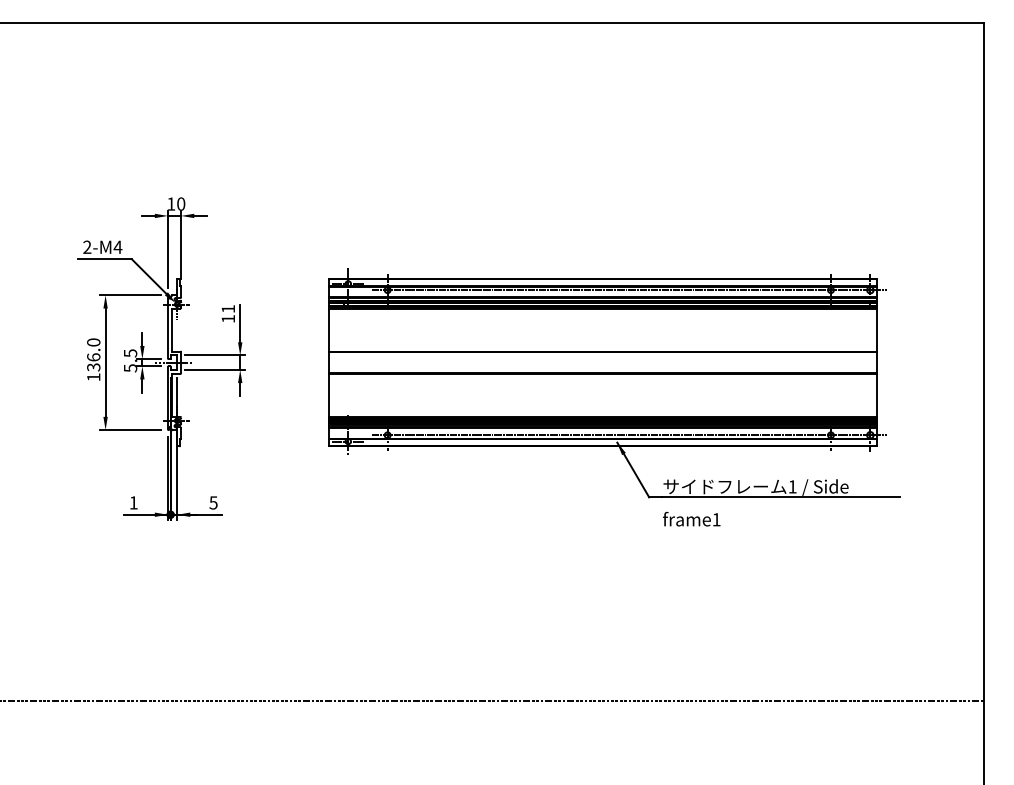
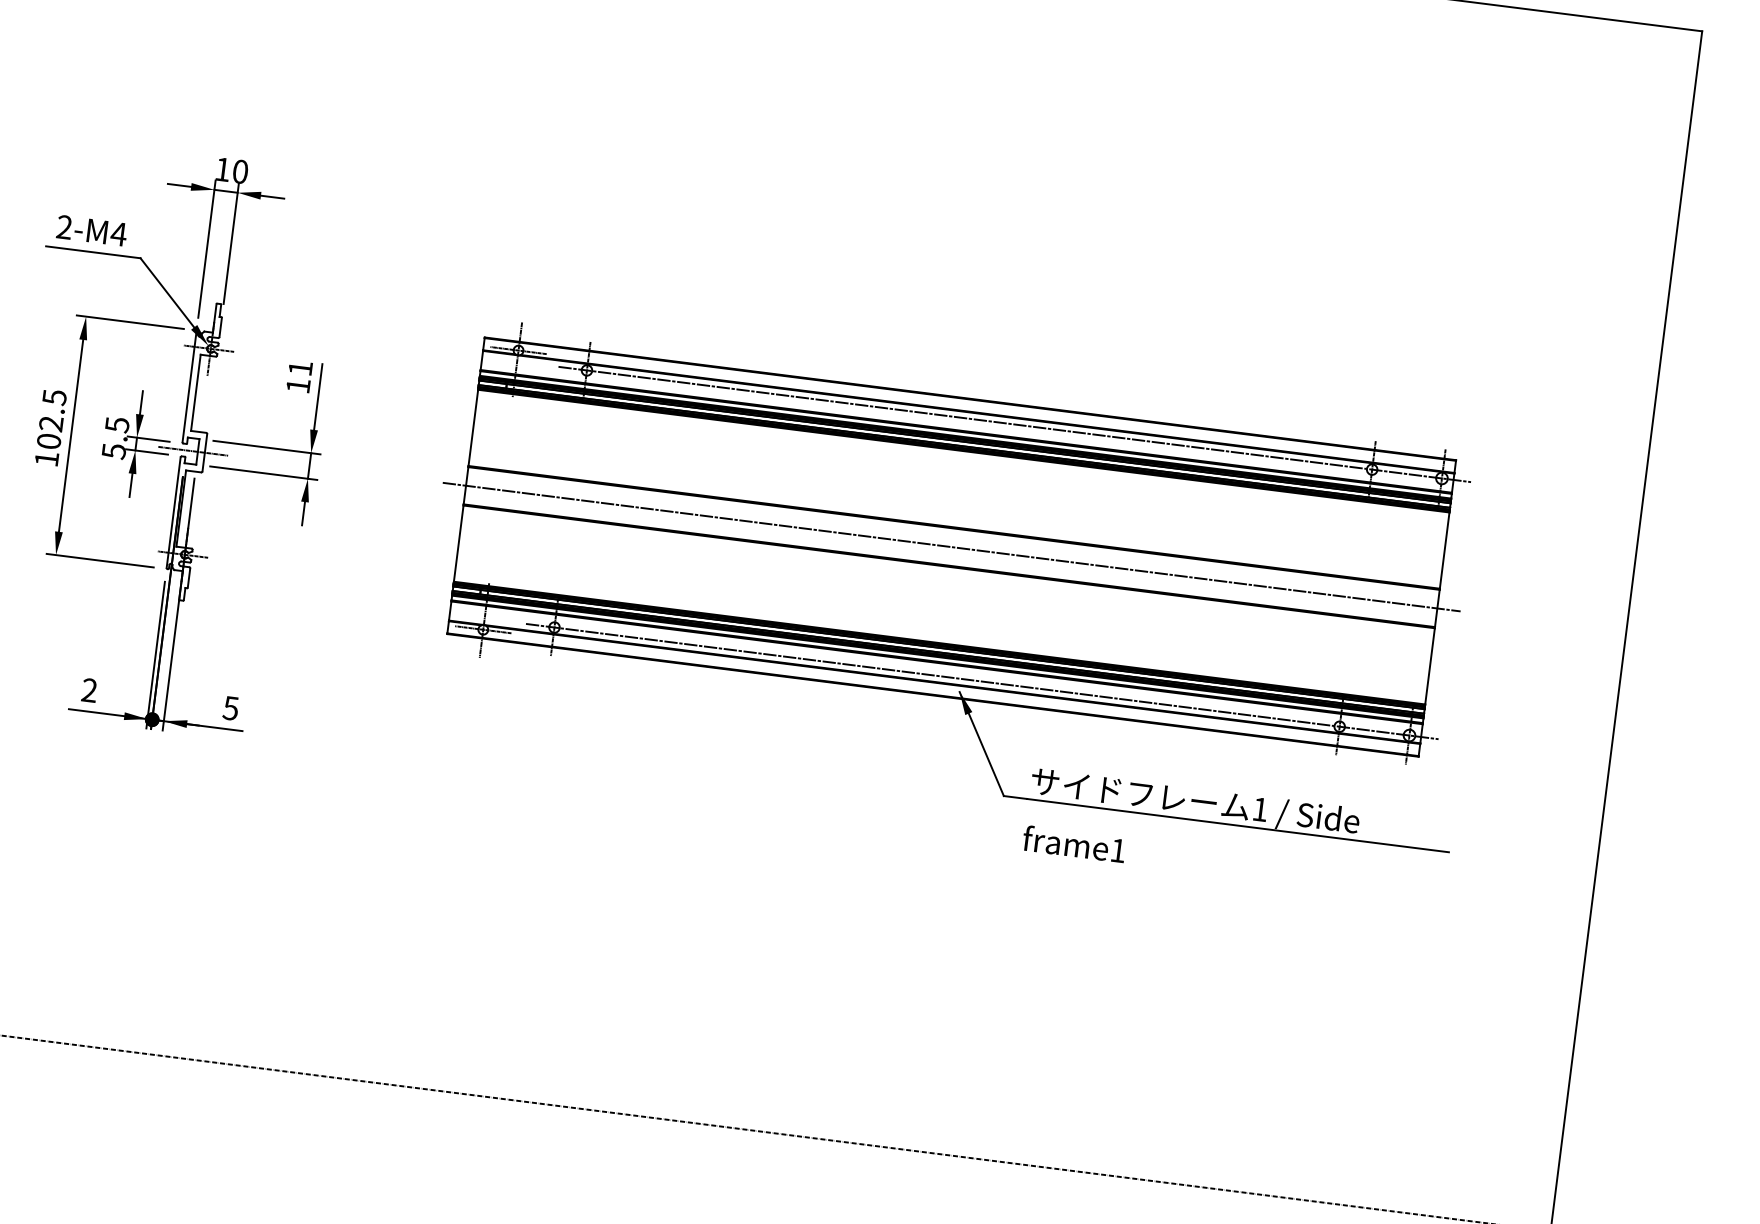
text: (93, 354) -> (51, 418), 136.0 -> 102.5
line: (602, 362) -> (951, 546), added
text: (133, 502) -> (89, 689), 1 -> 2

